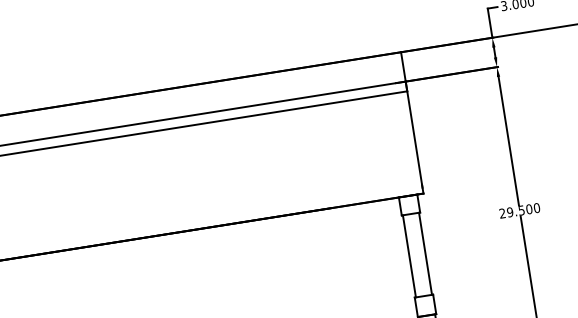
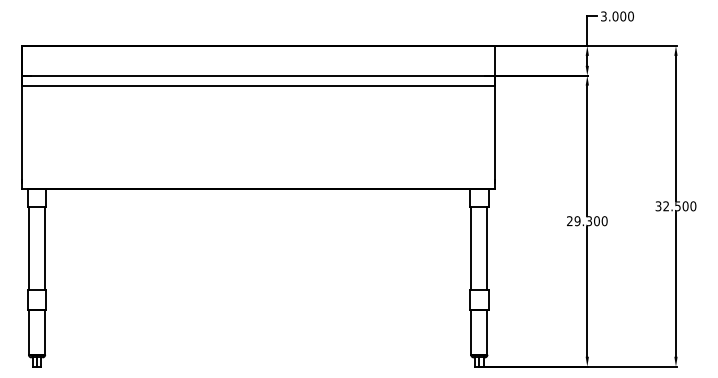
text: (521, 209) -> (589, 220), 29.500 -> 29.300

